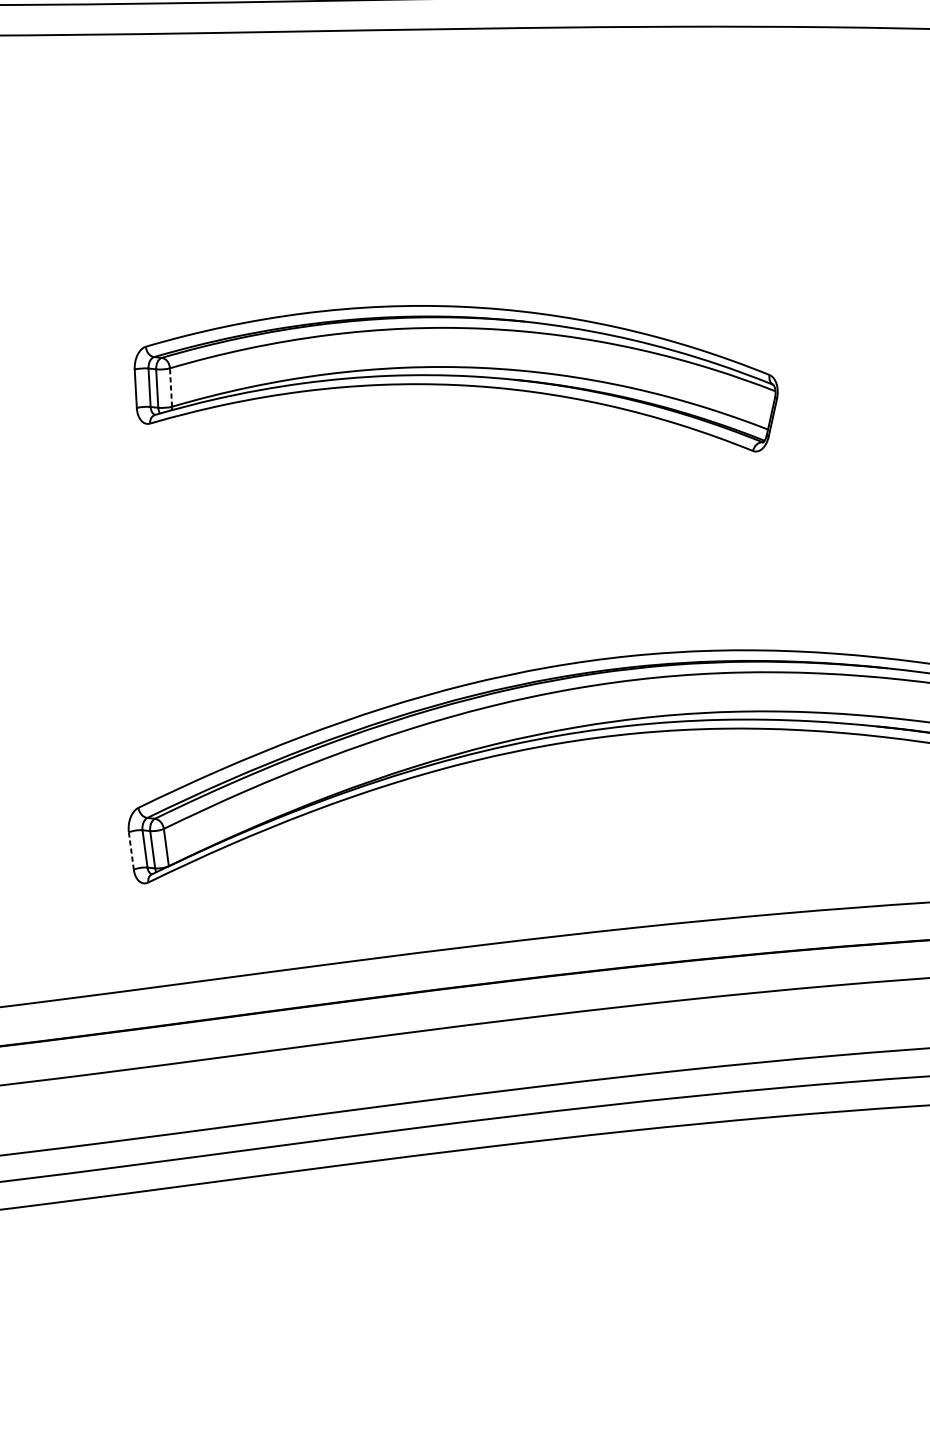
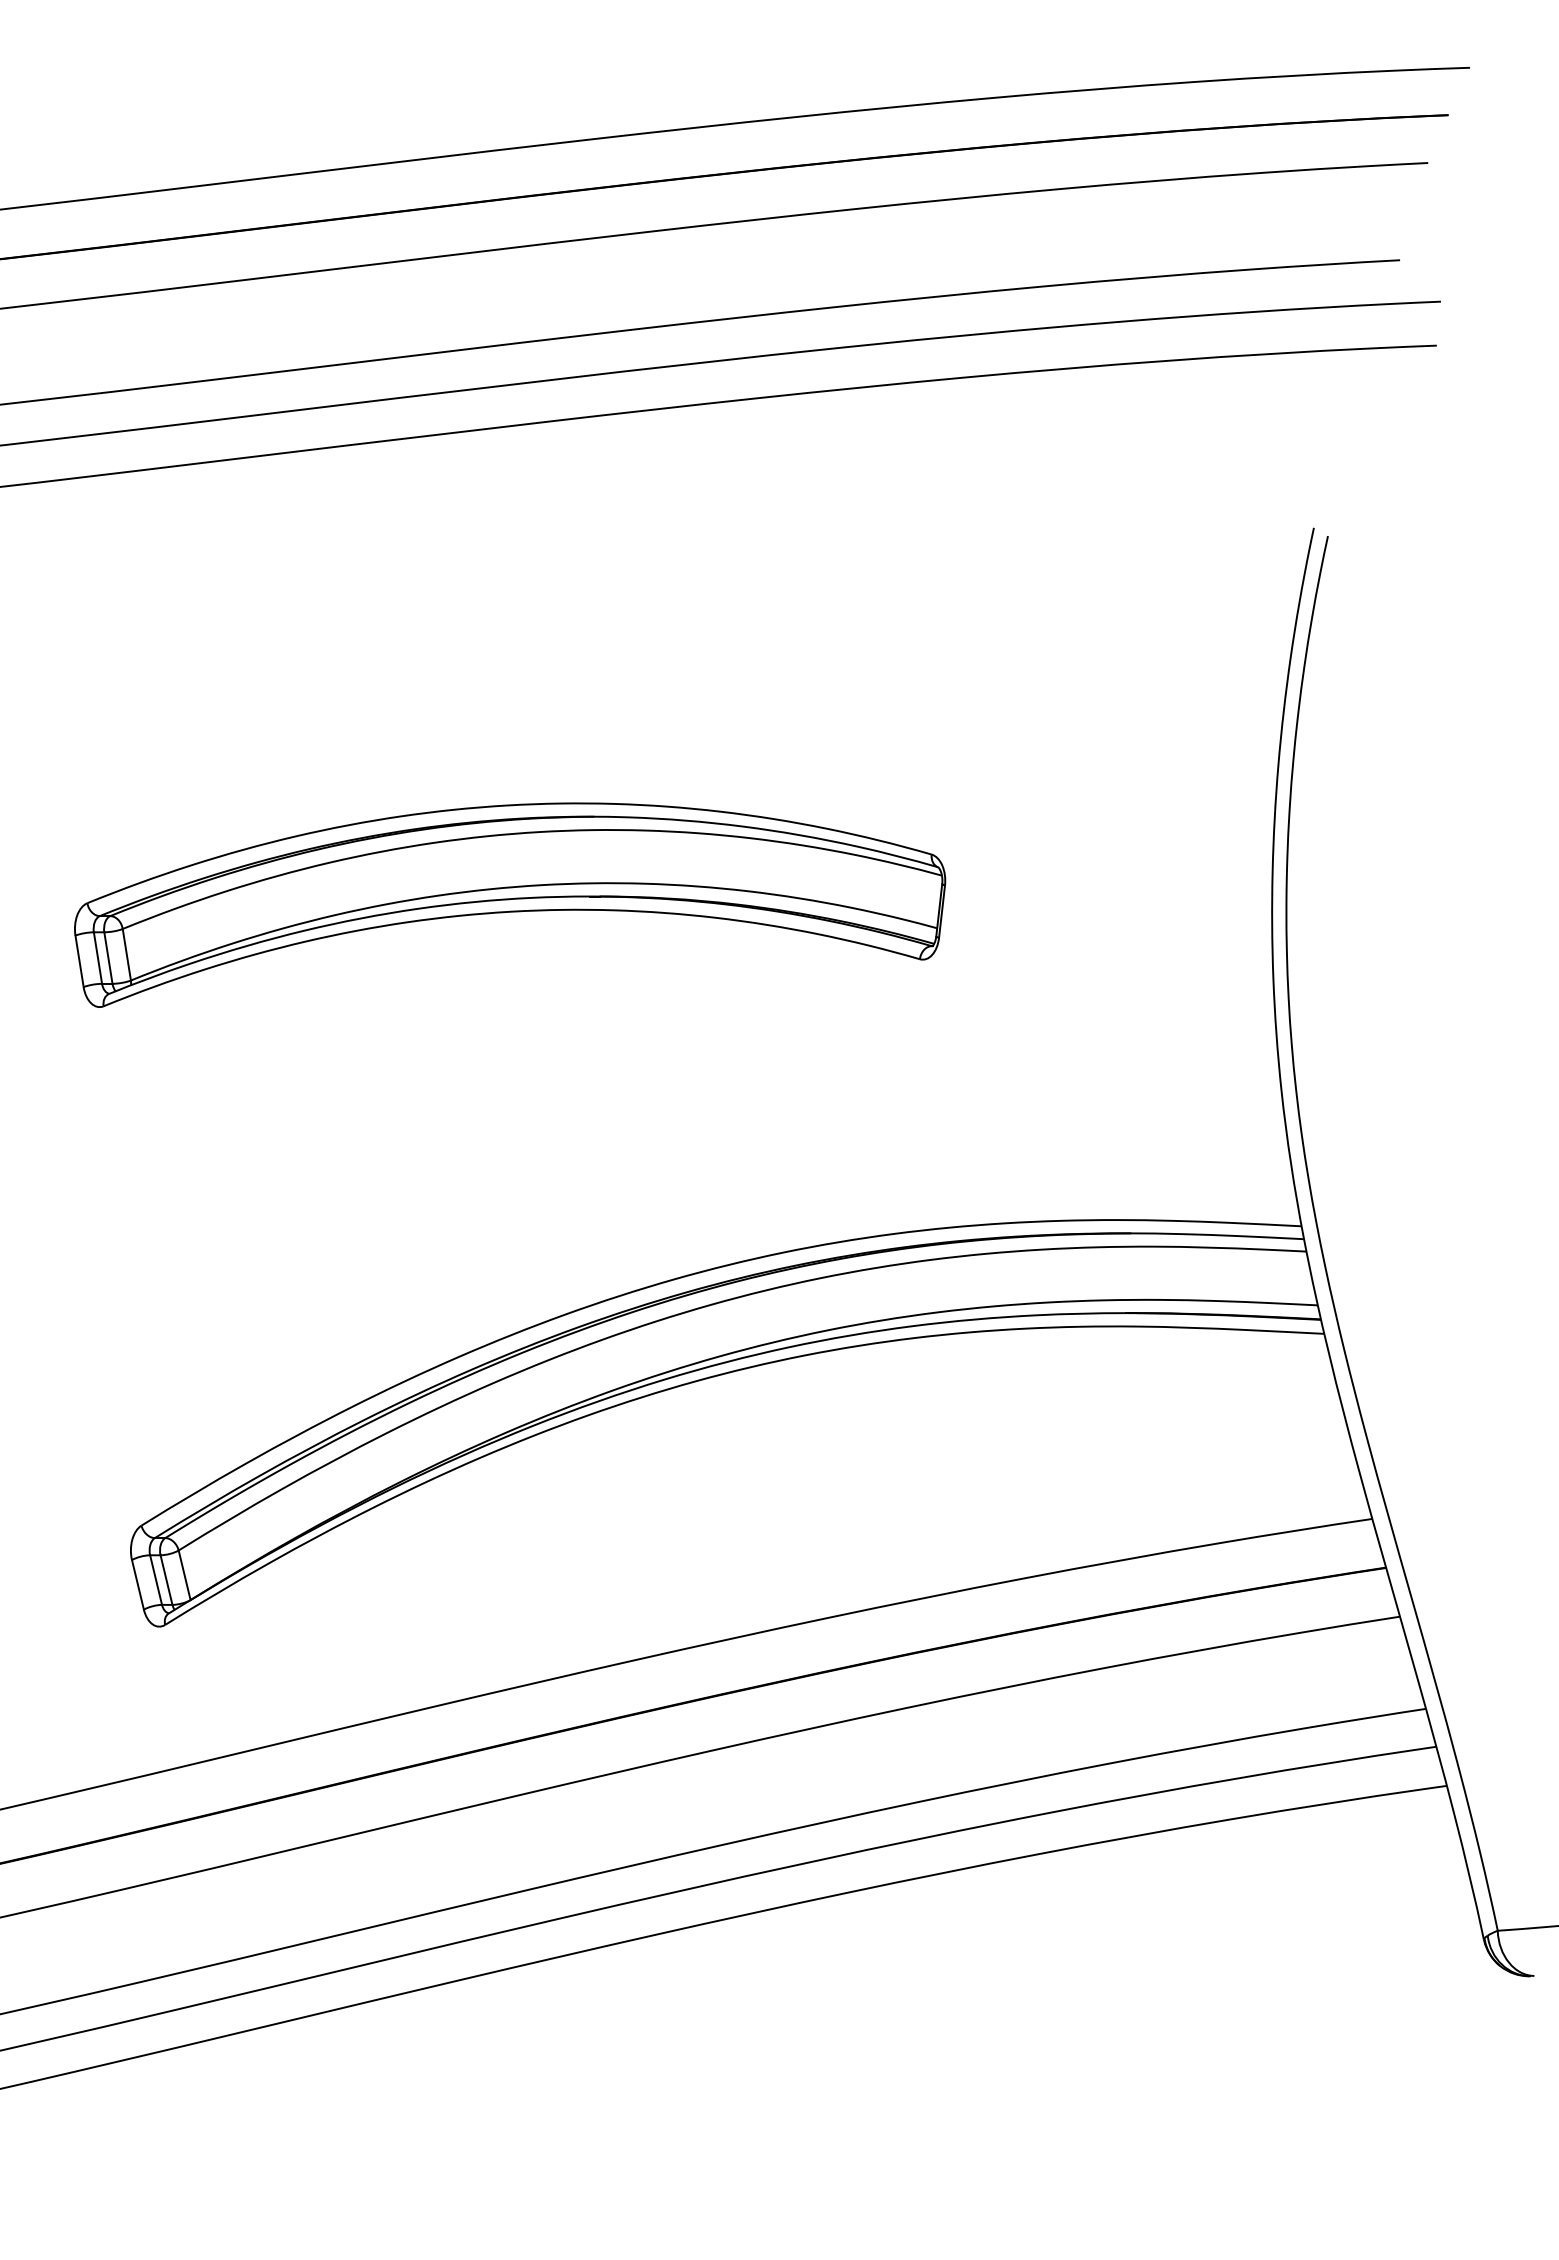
line: (170, 387) -> (126, 954), dashed -> solid
line: (131, 850) -> (137, 1584), dashed -> solid

